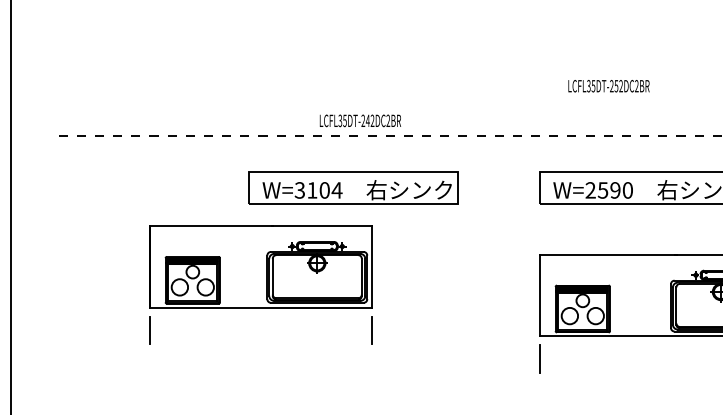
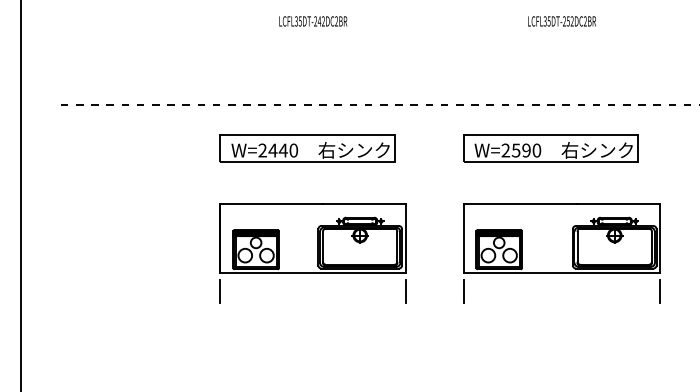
text: (608, 86) -> (561, 21), moved
text: (360, 120) -> (313, 21), moved
text: (318, 190) -> (278, 150), W=3104 -> W=2440
part: (260, 284) -> (312, 253), moved

